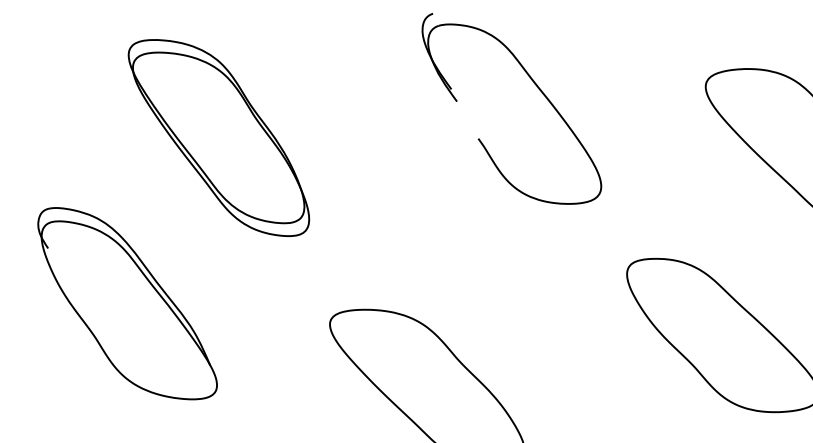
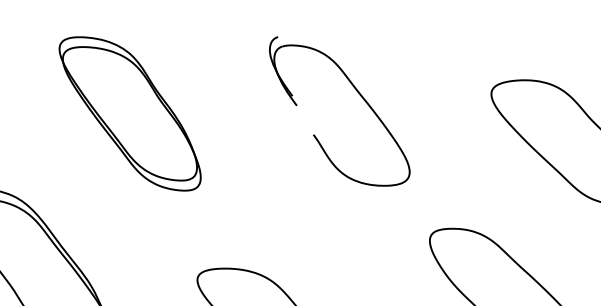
part: (218, 137) -> (129, 113), moved

